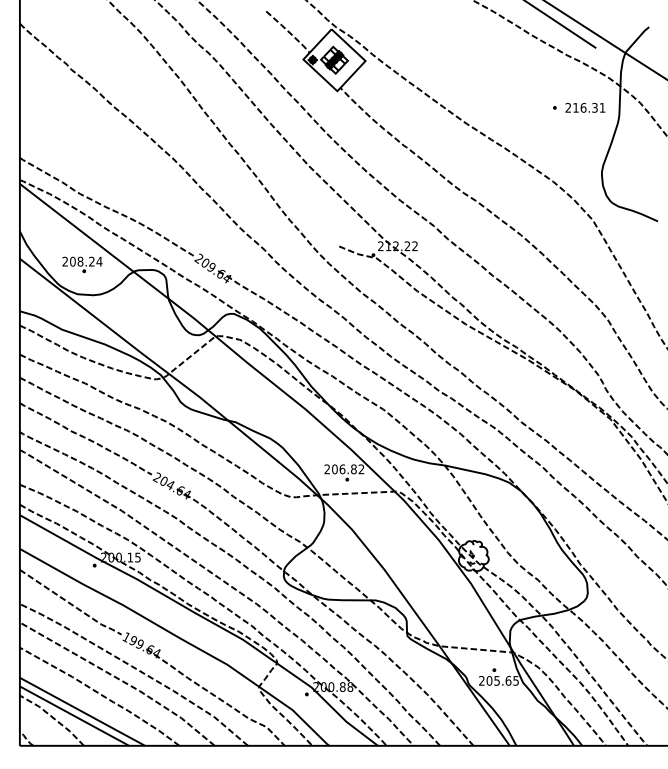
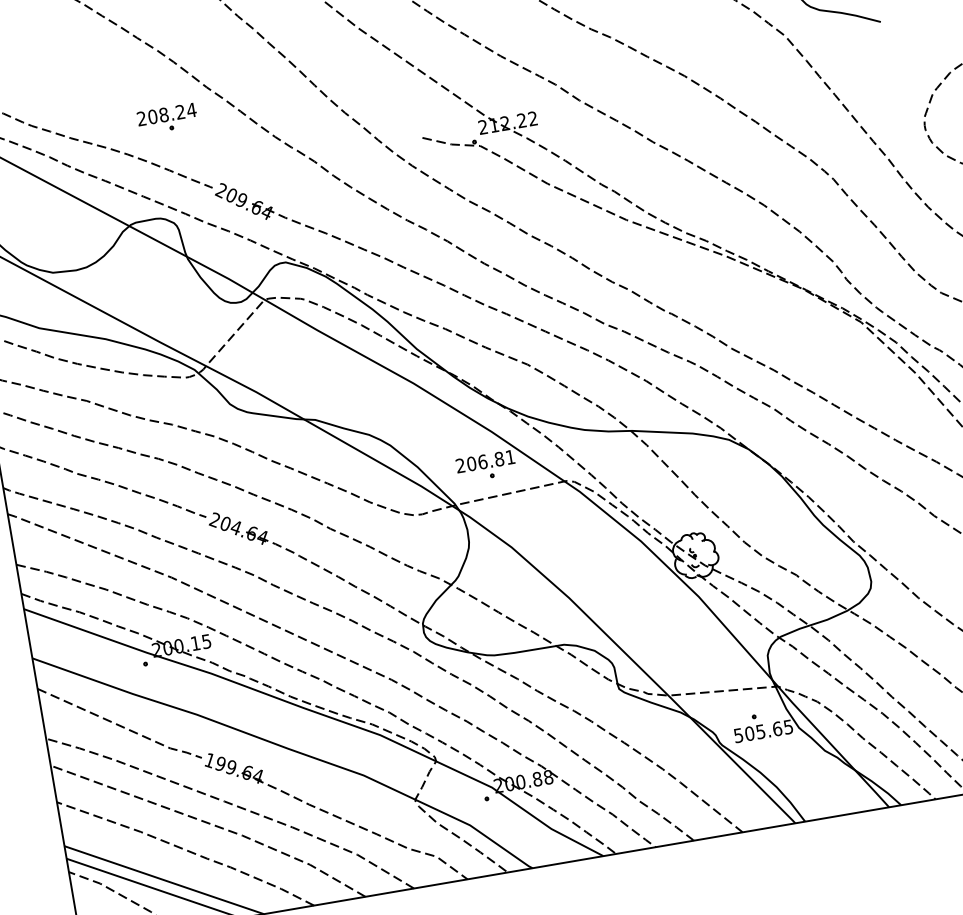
part: (82, 264) -> (167, 118), moved
text: (360, 468) -> (508, 456), 206.82 -> 206.81
text: (481, 680) -> (738, 735), 205.65 -> 505.65

